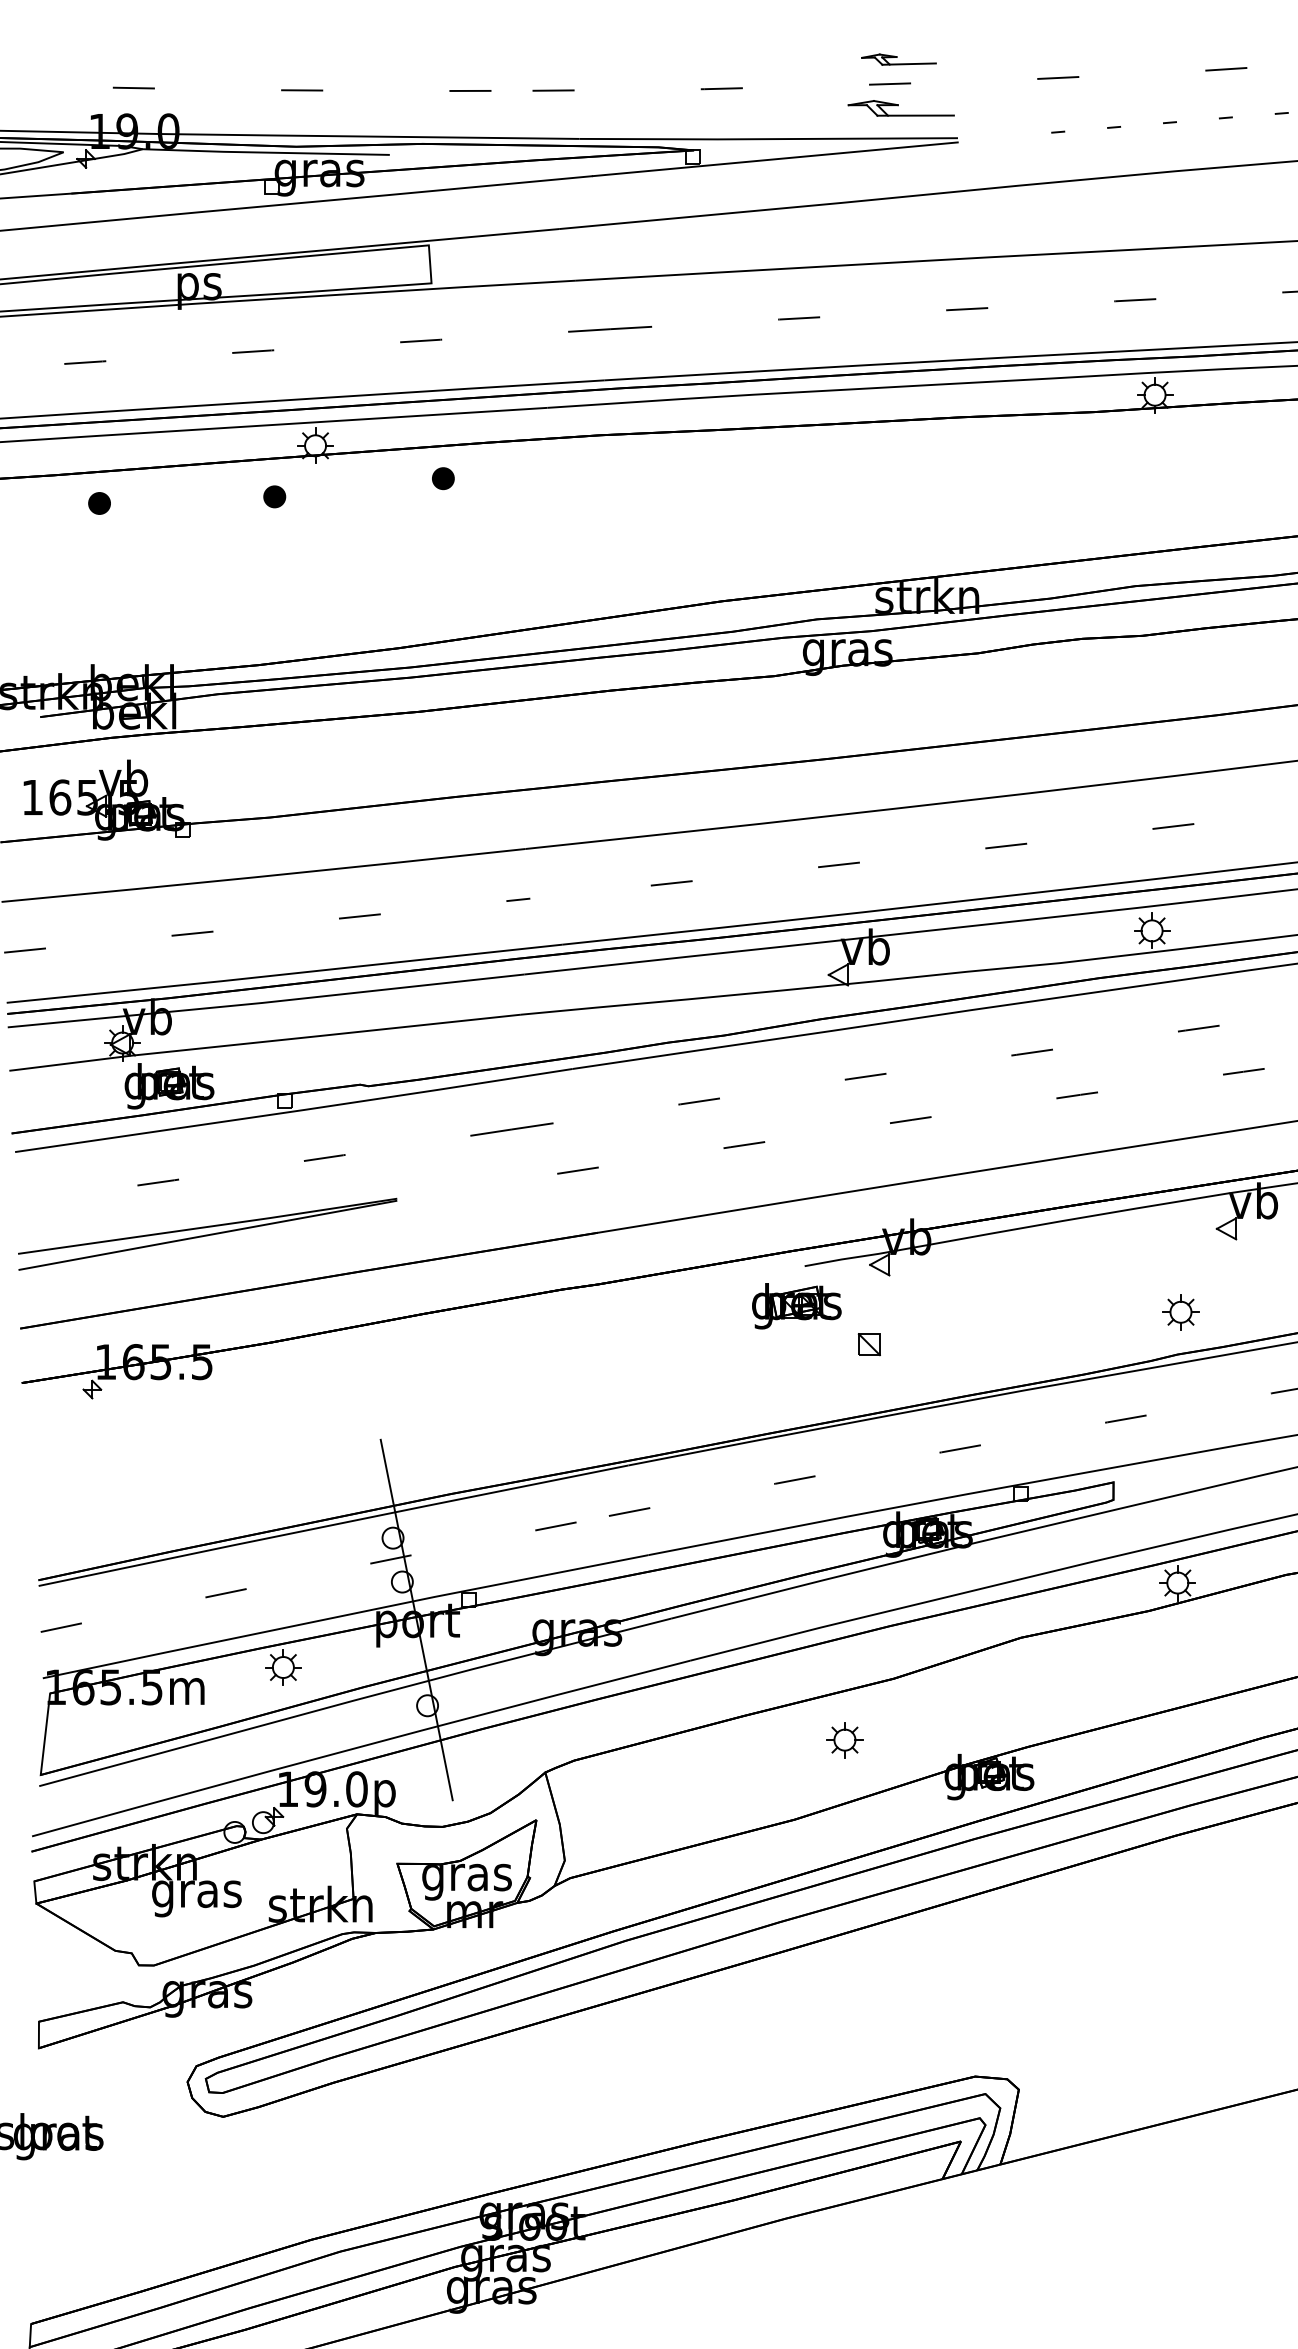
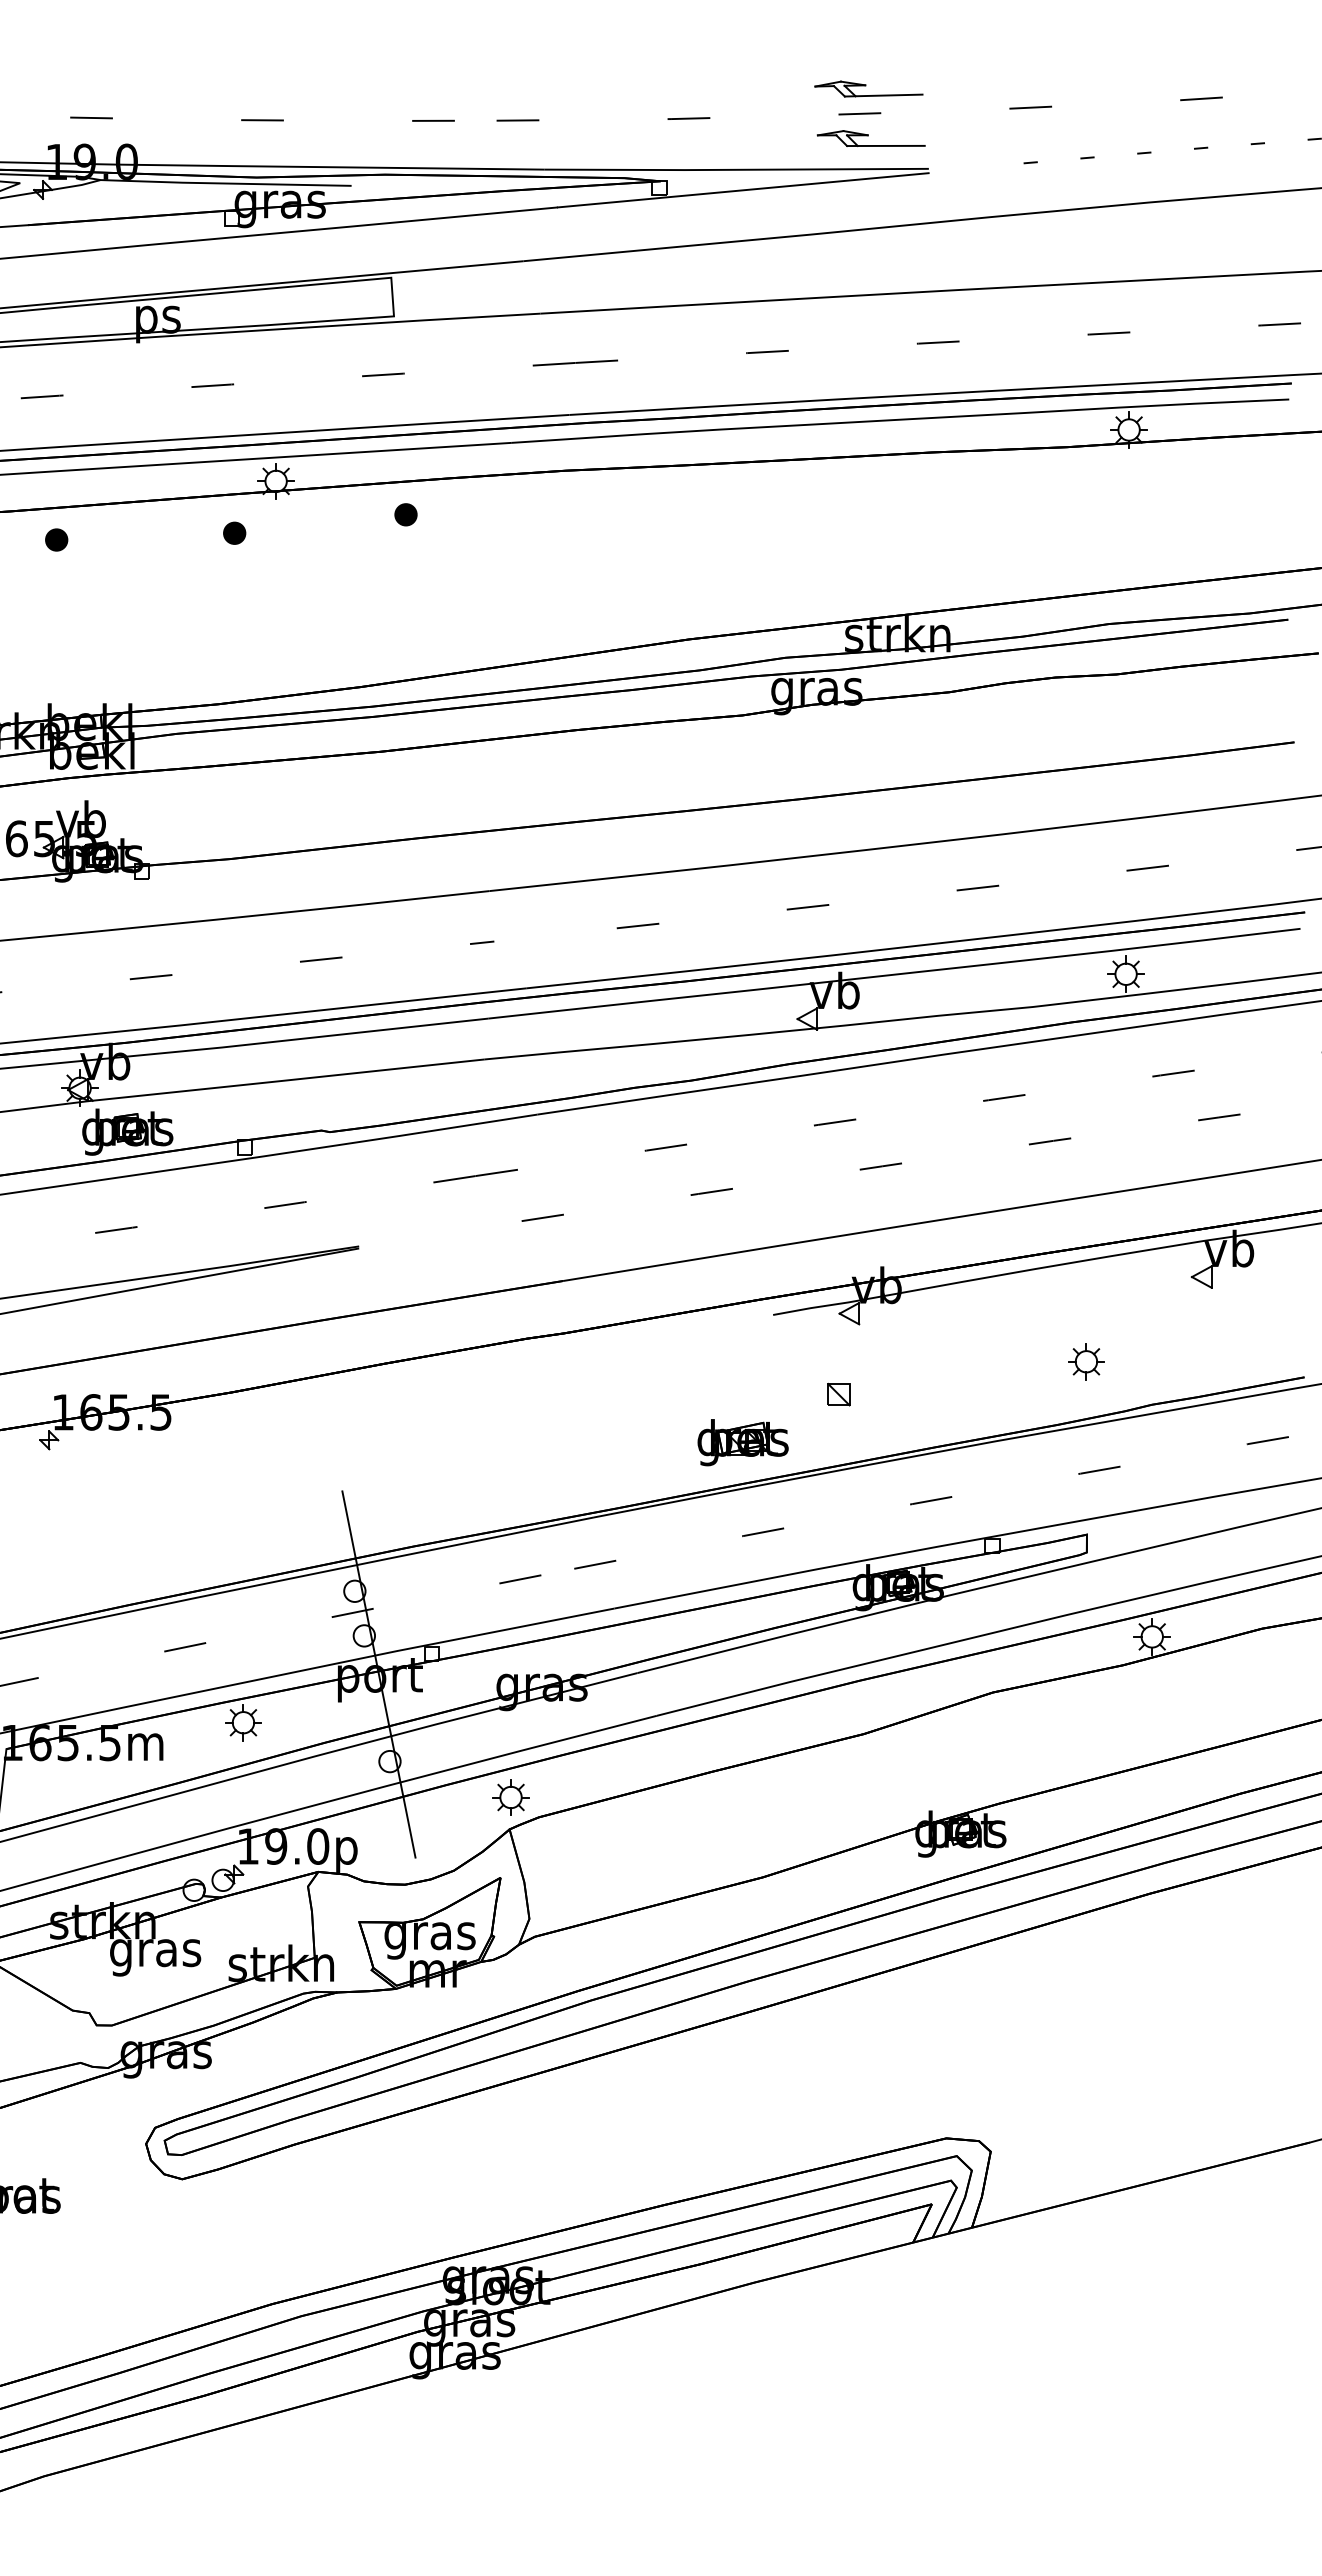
part: (898, 59) -> (868, 88), size x1.43
part: (796, 1306) -> (742, 1442), moved
part: (1181, 1311) -> (1086, 1361), moved
part: (844, 1740) -> (510, 1797), moved

